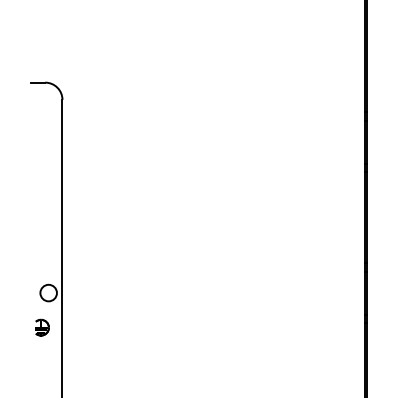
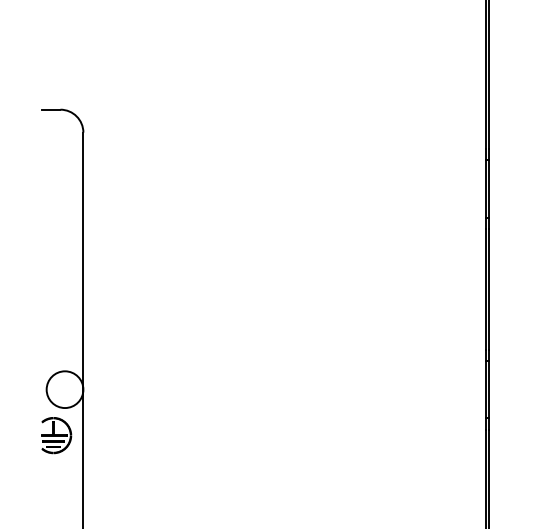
circle: (48, 292) -> (64, 389), size x1.67
part: (42, 327) -> (56, 435), size x1.67

